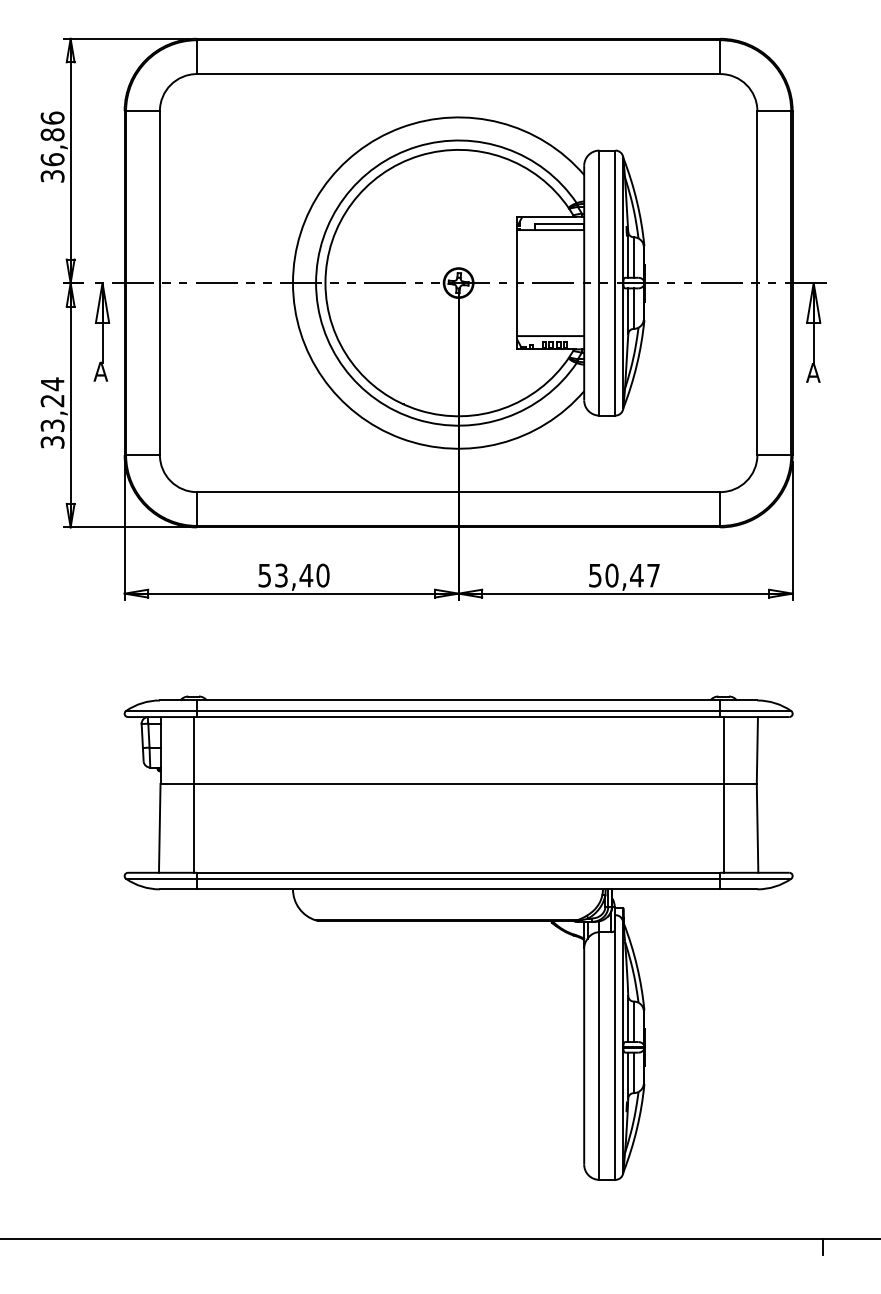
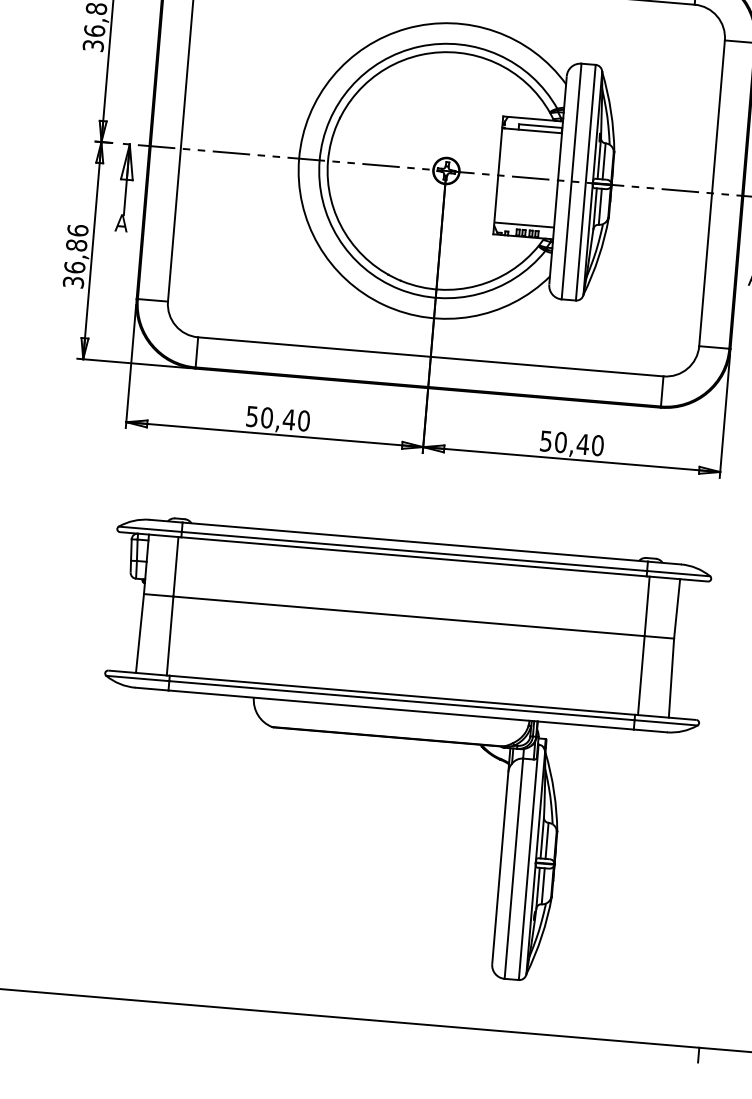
text: (52, 404) -> (76, 248), 33,24 -> 36,86
text: (281, 575) -> (267, 417), 53,40 -> 50,40
text: (653, 575) -> (597, 445), 50,47 -> 50,40

